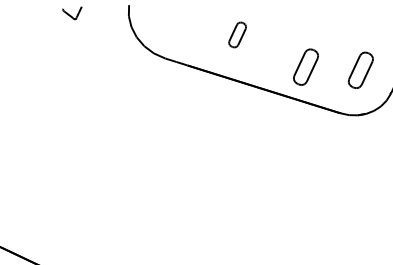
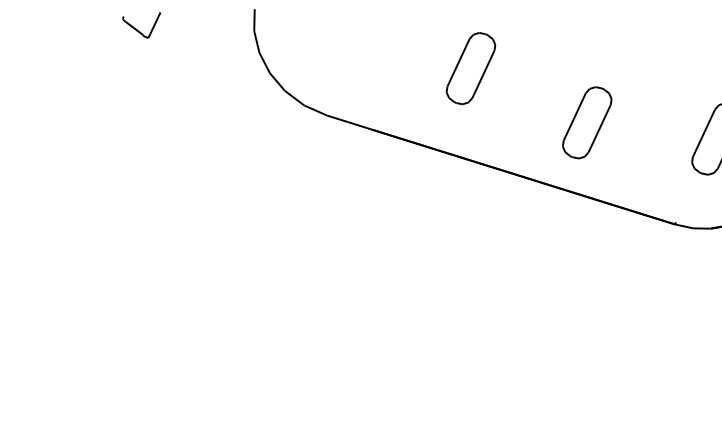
part: (237, 34) -> (470, 67), size x1.43
part: (305, 66) -> (586, 121), moved

